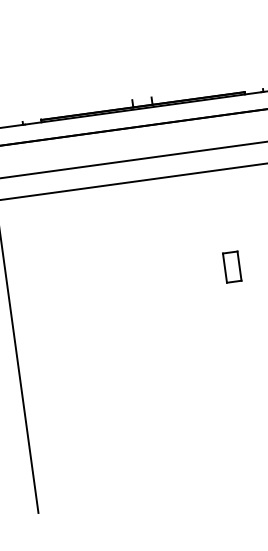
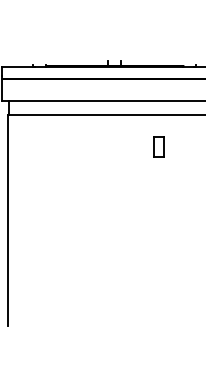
part: (231, 267) -> (158, 146), moved

